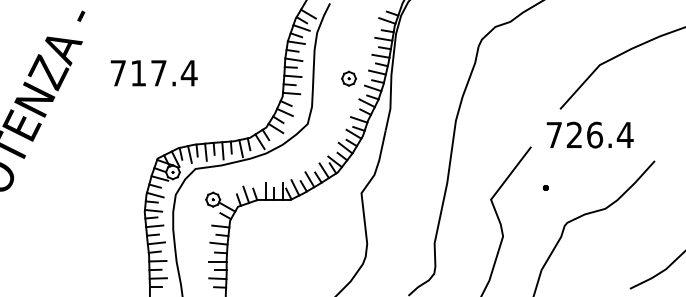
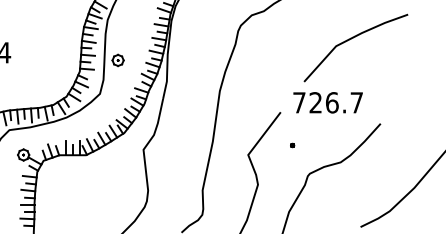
part: (348, 78) -> (117, 60), moved
text: (624, 134) -> (356, 102), 726.4 -> 726.7

